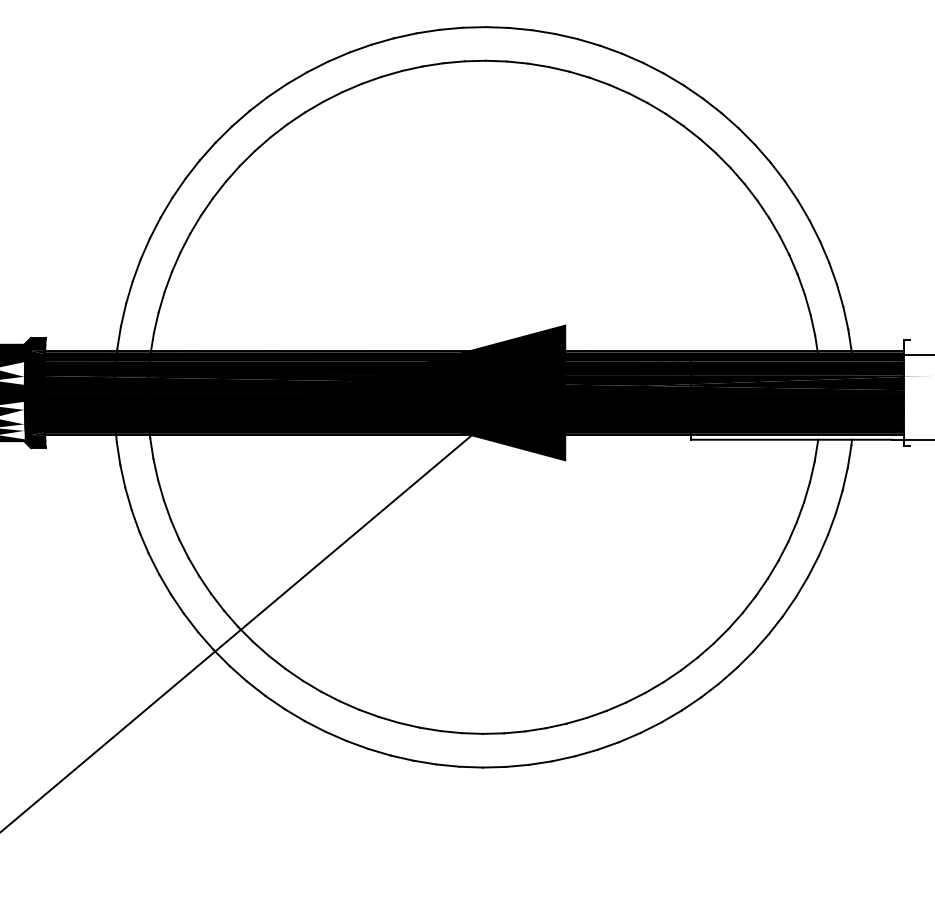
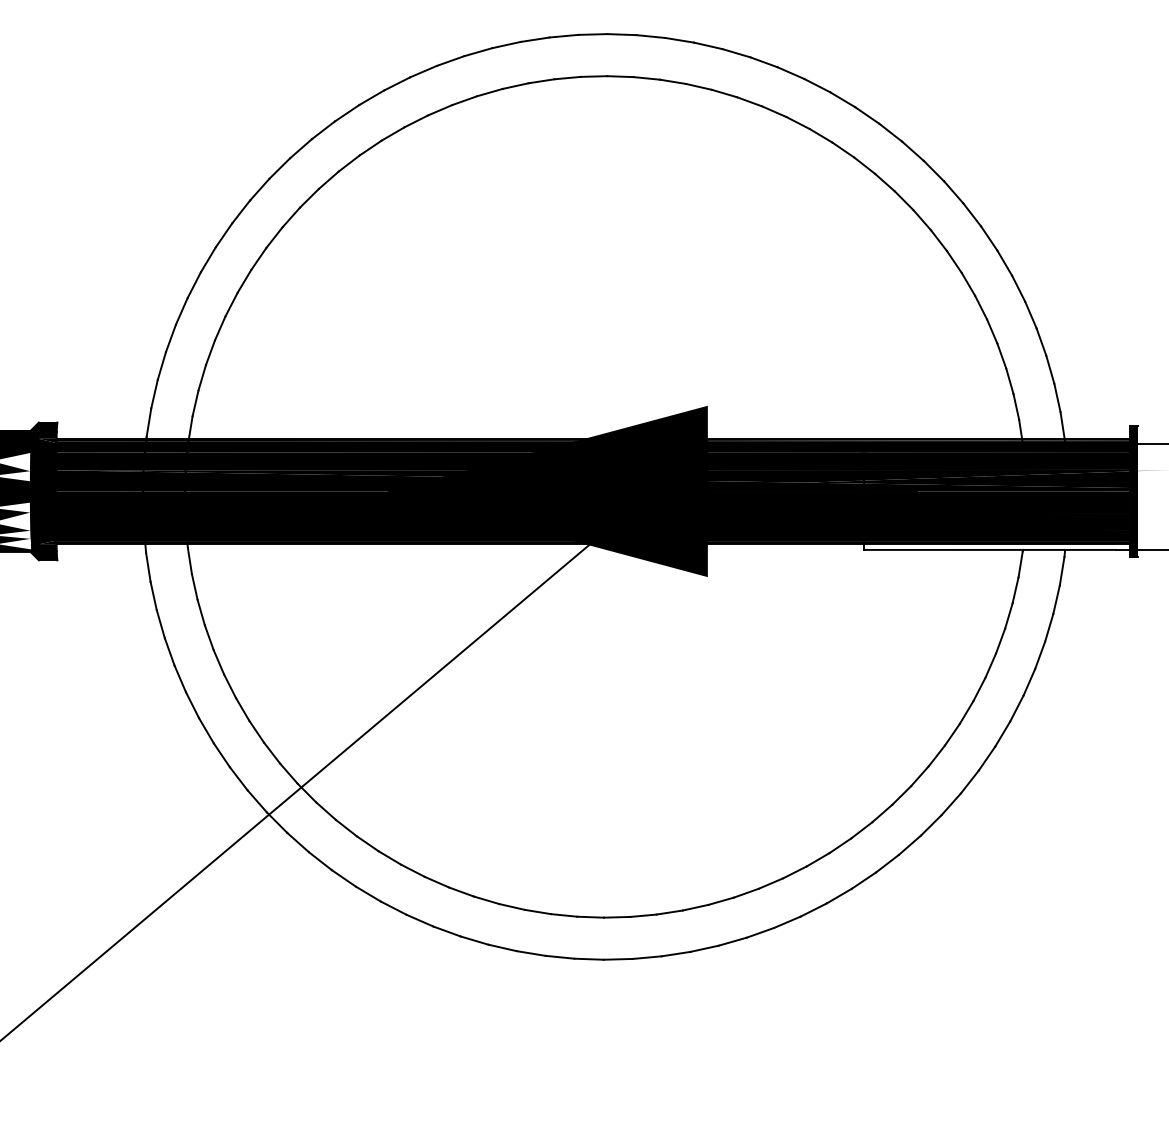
fill: (906, 392) -> (1133, 490), added

